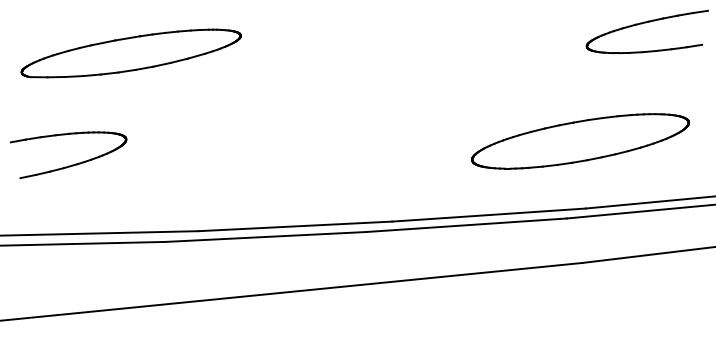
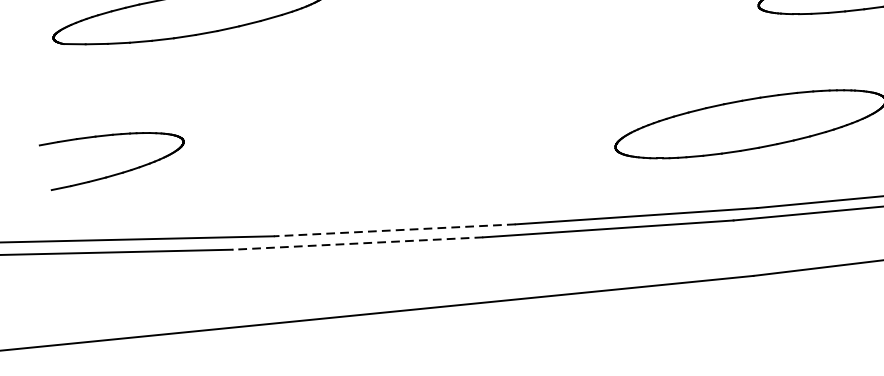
part: (72, 164) -> (116, 173), moved
line: (294, 226) -> (393, 230), solid -> dashed
line: (265, 236) -> (357, 242), solid -> dashed

